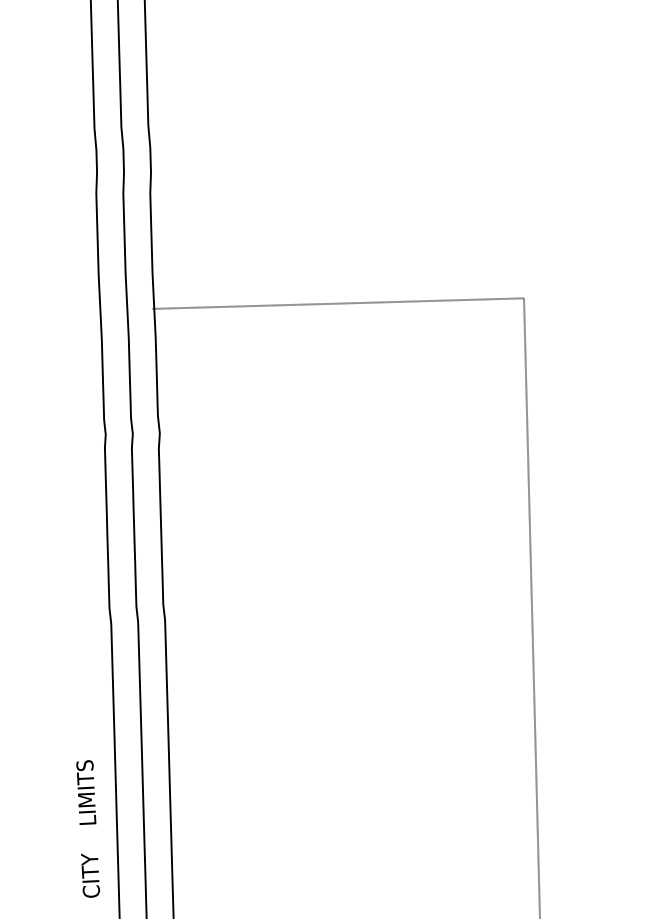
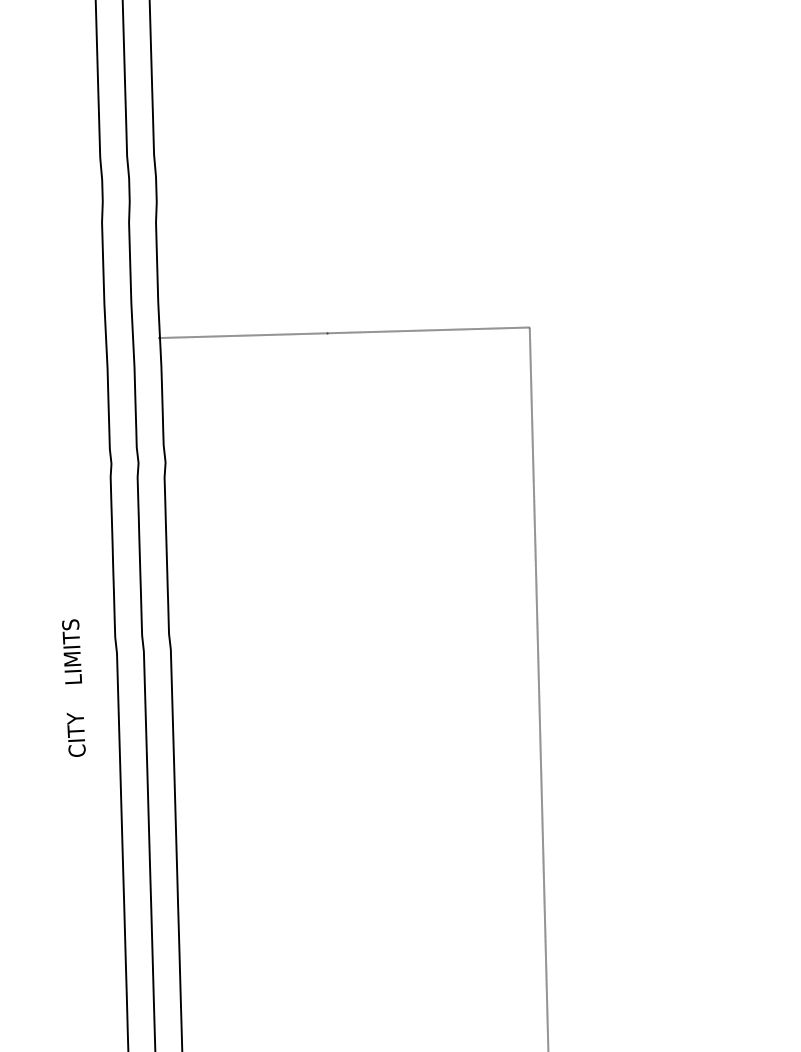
text: (87, 828) -> (73, 687), moved

